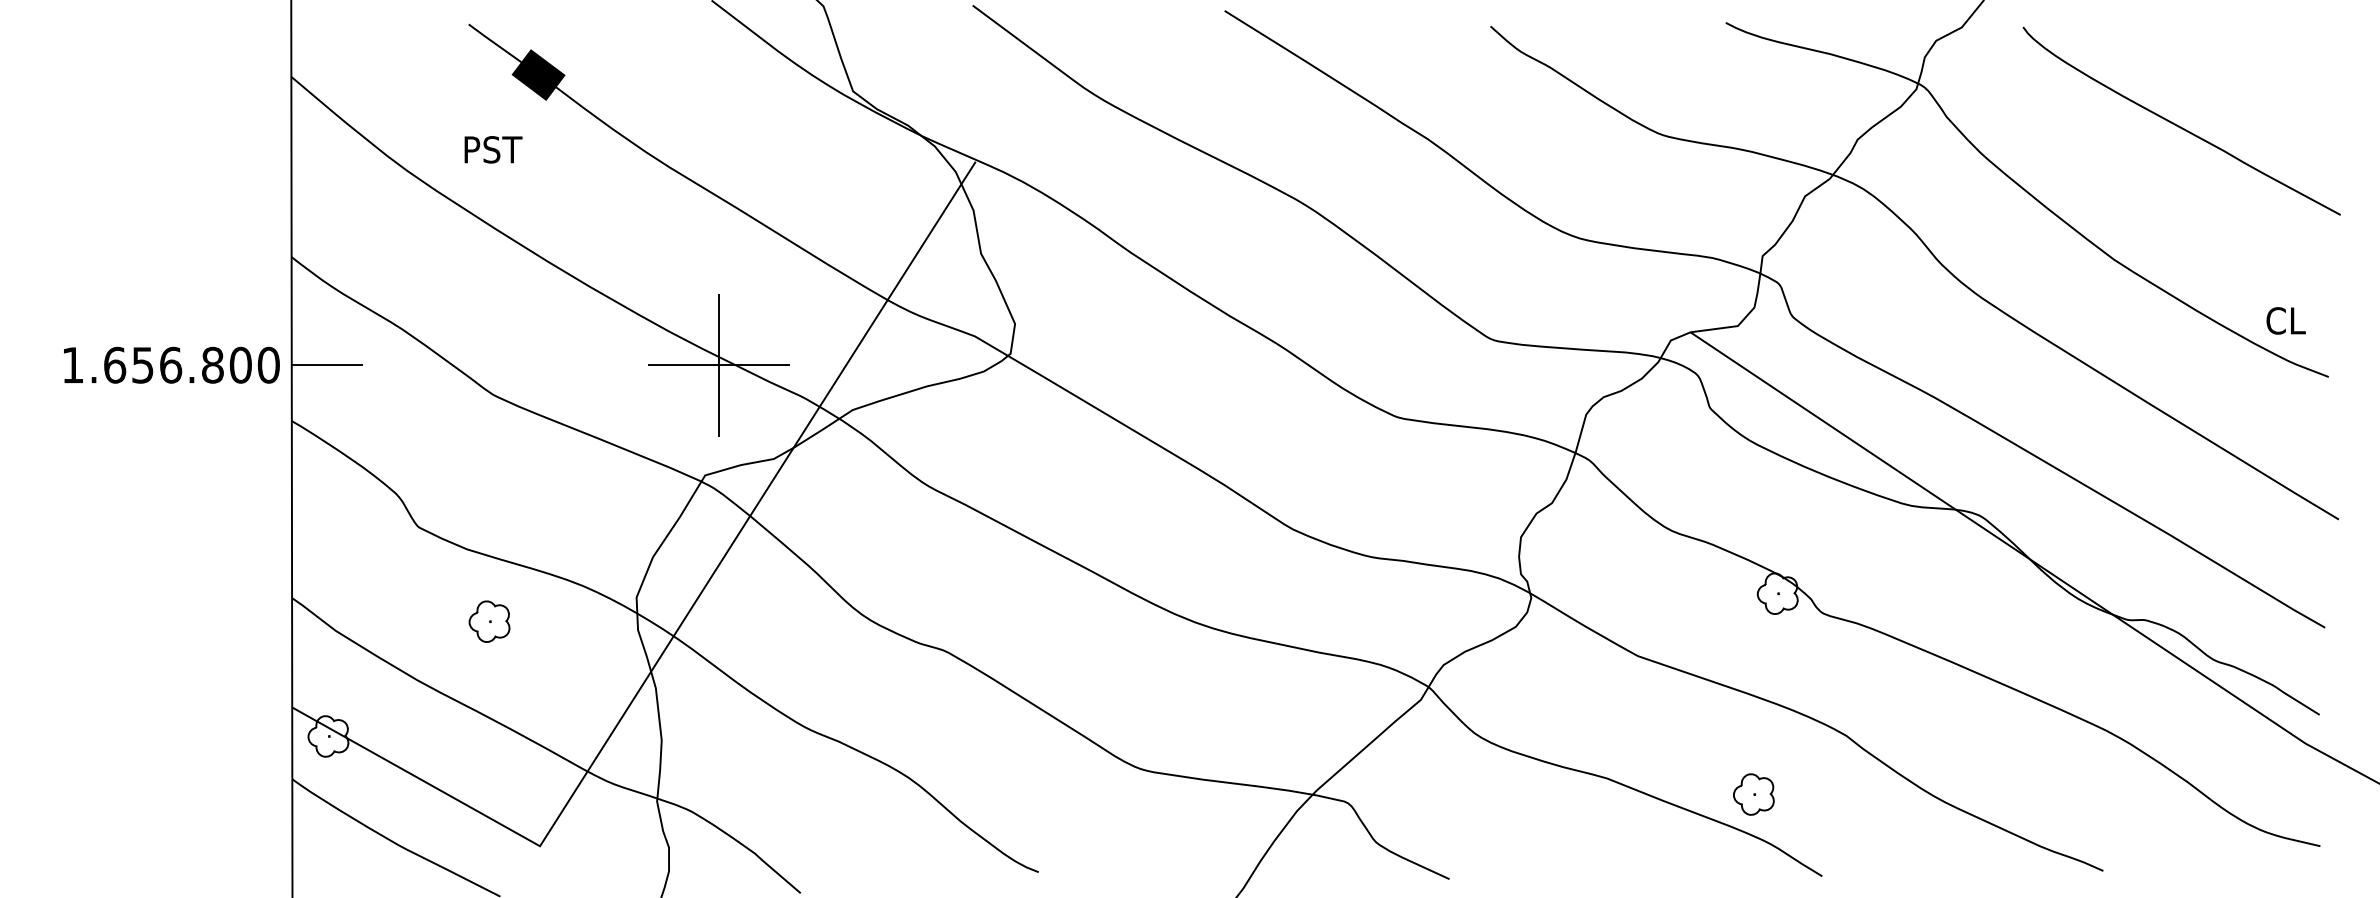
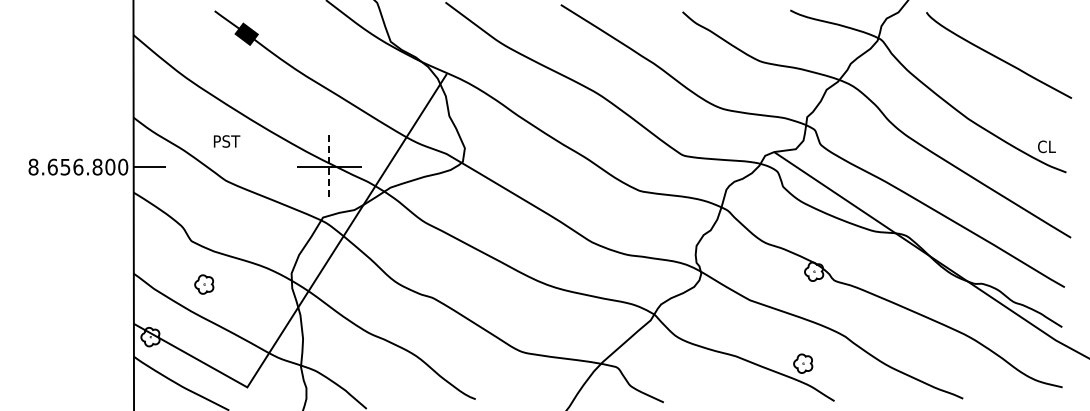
text: (494, 149) -> (227, 141), moved
text: (72, 363) -> (33, 166), 1.656.800 -> 8.656.800
line: (719, 366) -> (329, 167), solid -> dashed
part: (490, 621) -> (204, 284), moved

